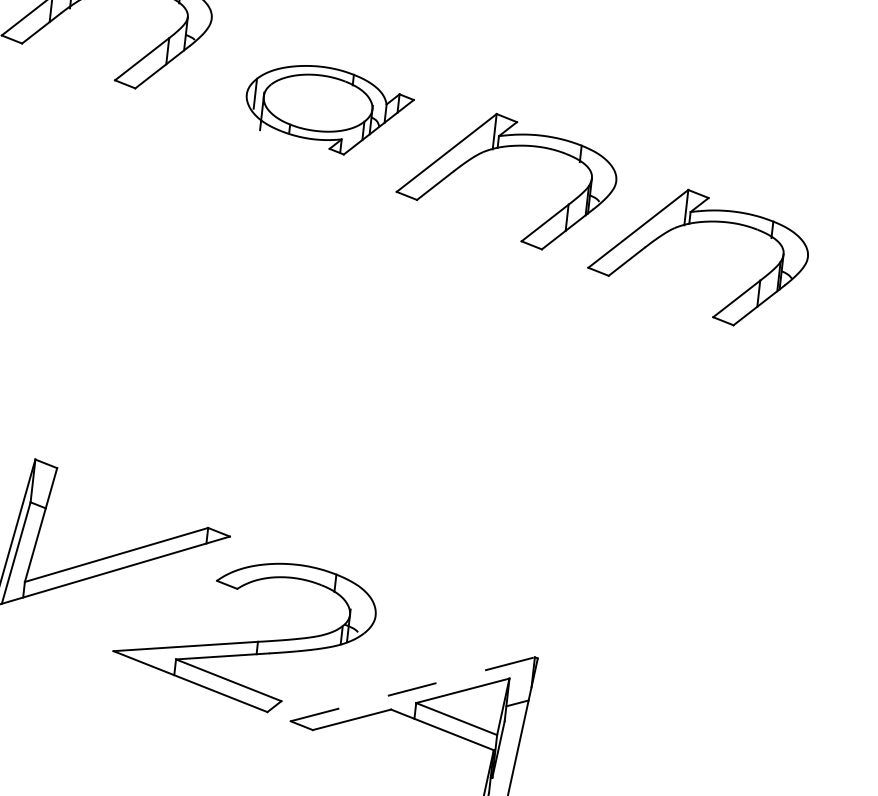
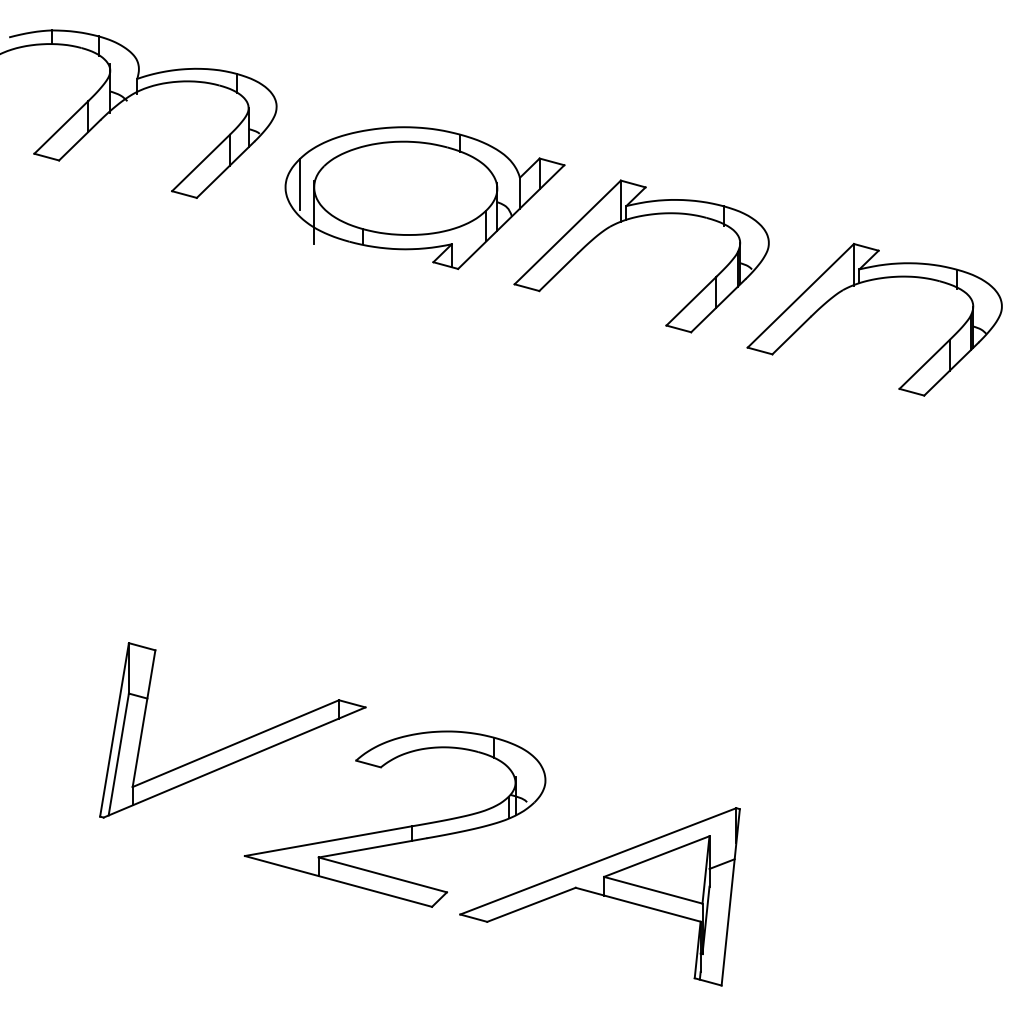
part: (328, 109) -> (424, 197), size x1.43
line: (412, 689) -> (598, 861), dashed -> solid

